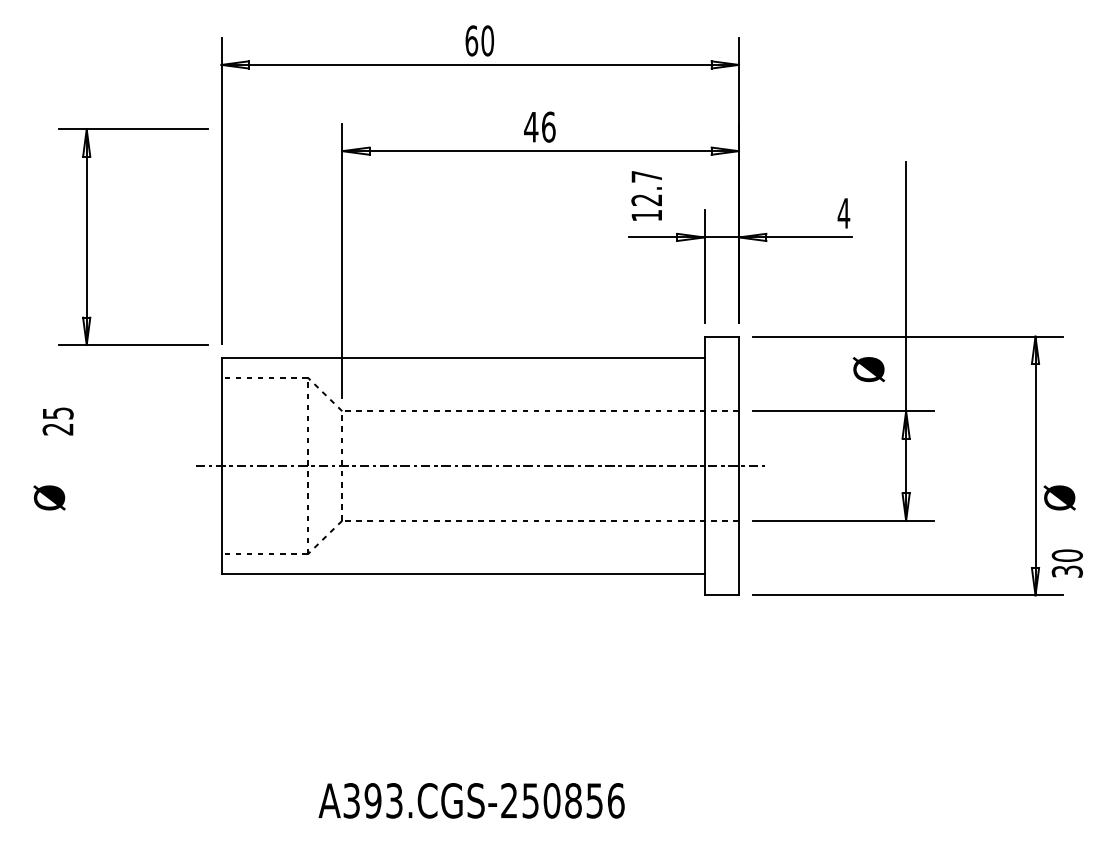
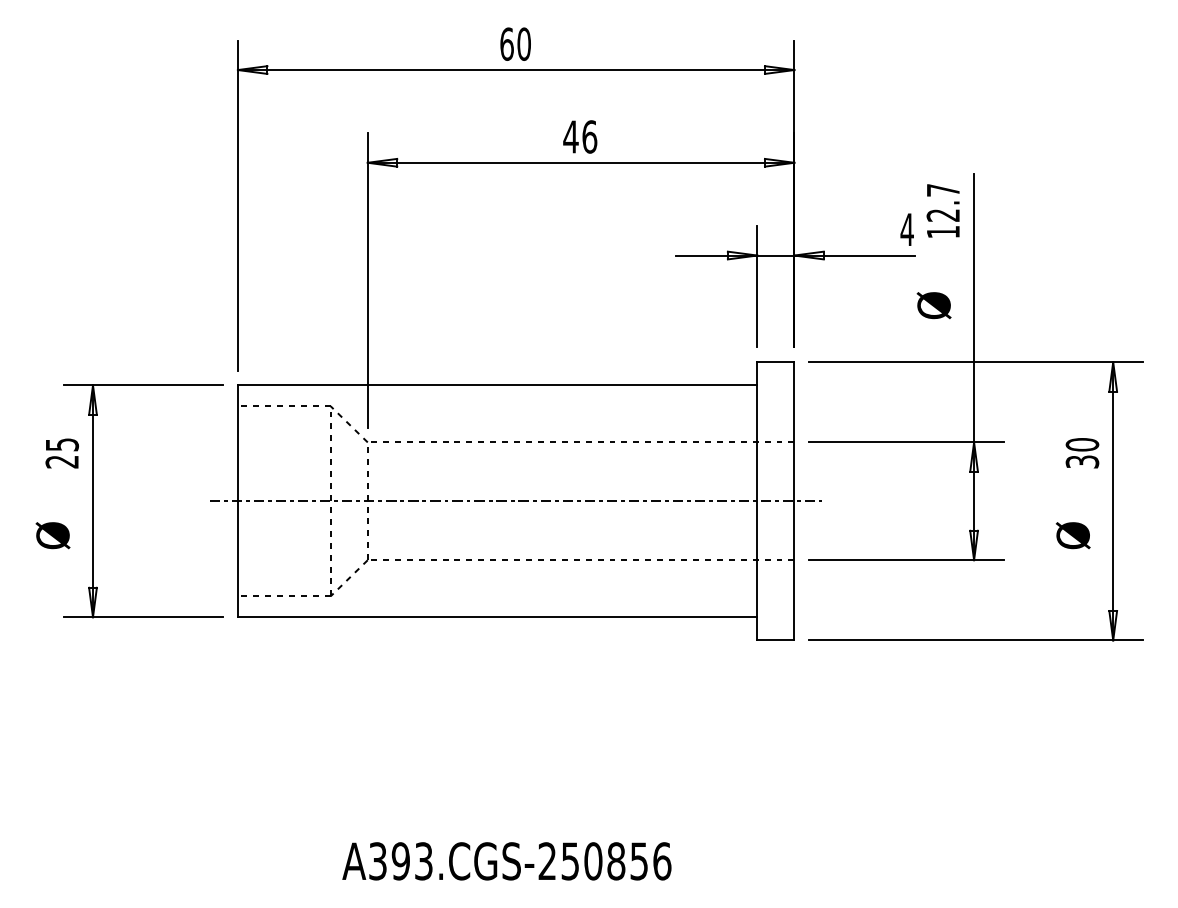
text: (646, 195) -> (942, 210), moved
part: (87, 237) -> (93, 501), moved
text: (868, 369) -> (933, 305), moved
text: (1059, 497) -> (1072, 535), moved
text: (1067, 563) -> (1082, 453), moved

